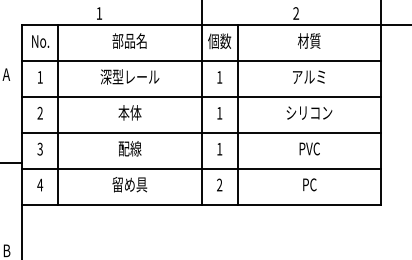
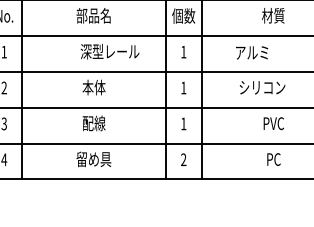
text: (129, 76) -> (109, 51), moved
text: (308, 76) -> (251, 52), moved
text: (309, 112) -> (262, 87), moved

